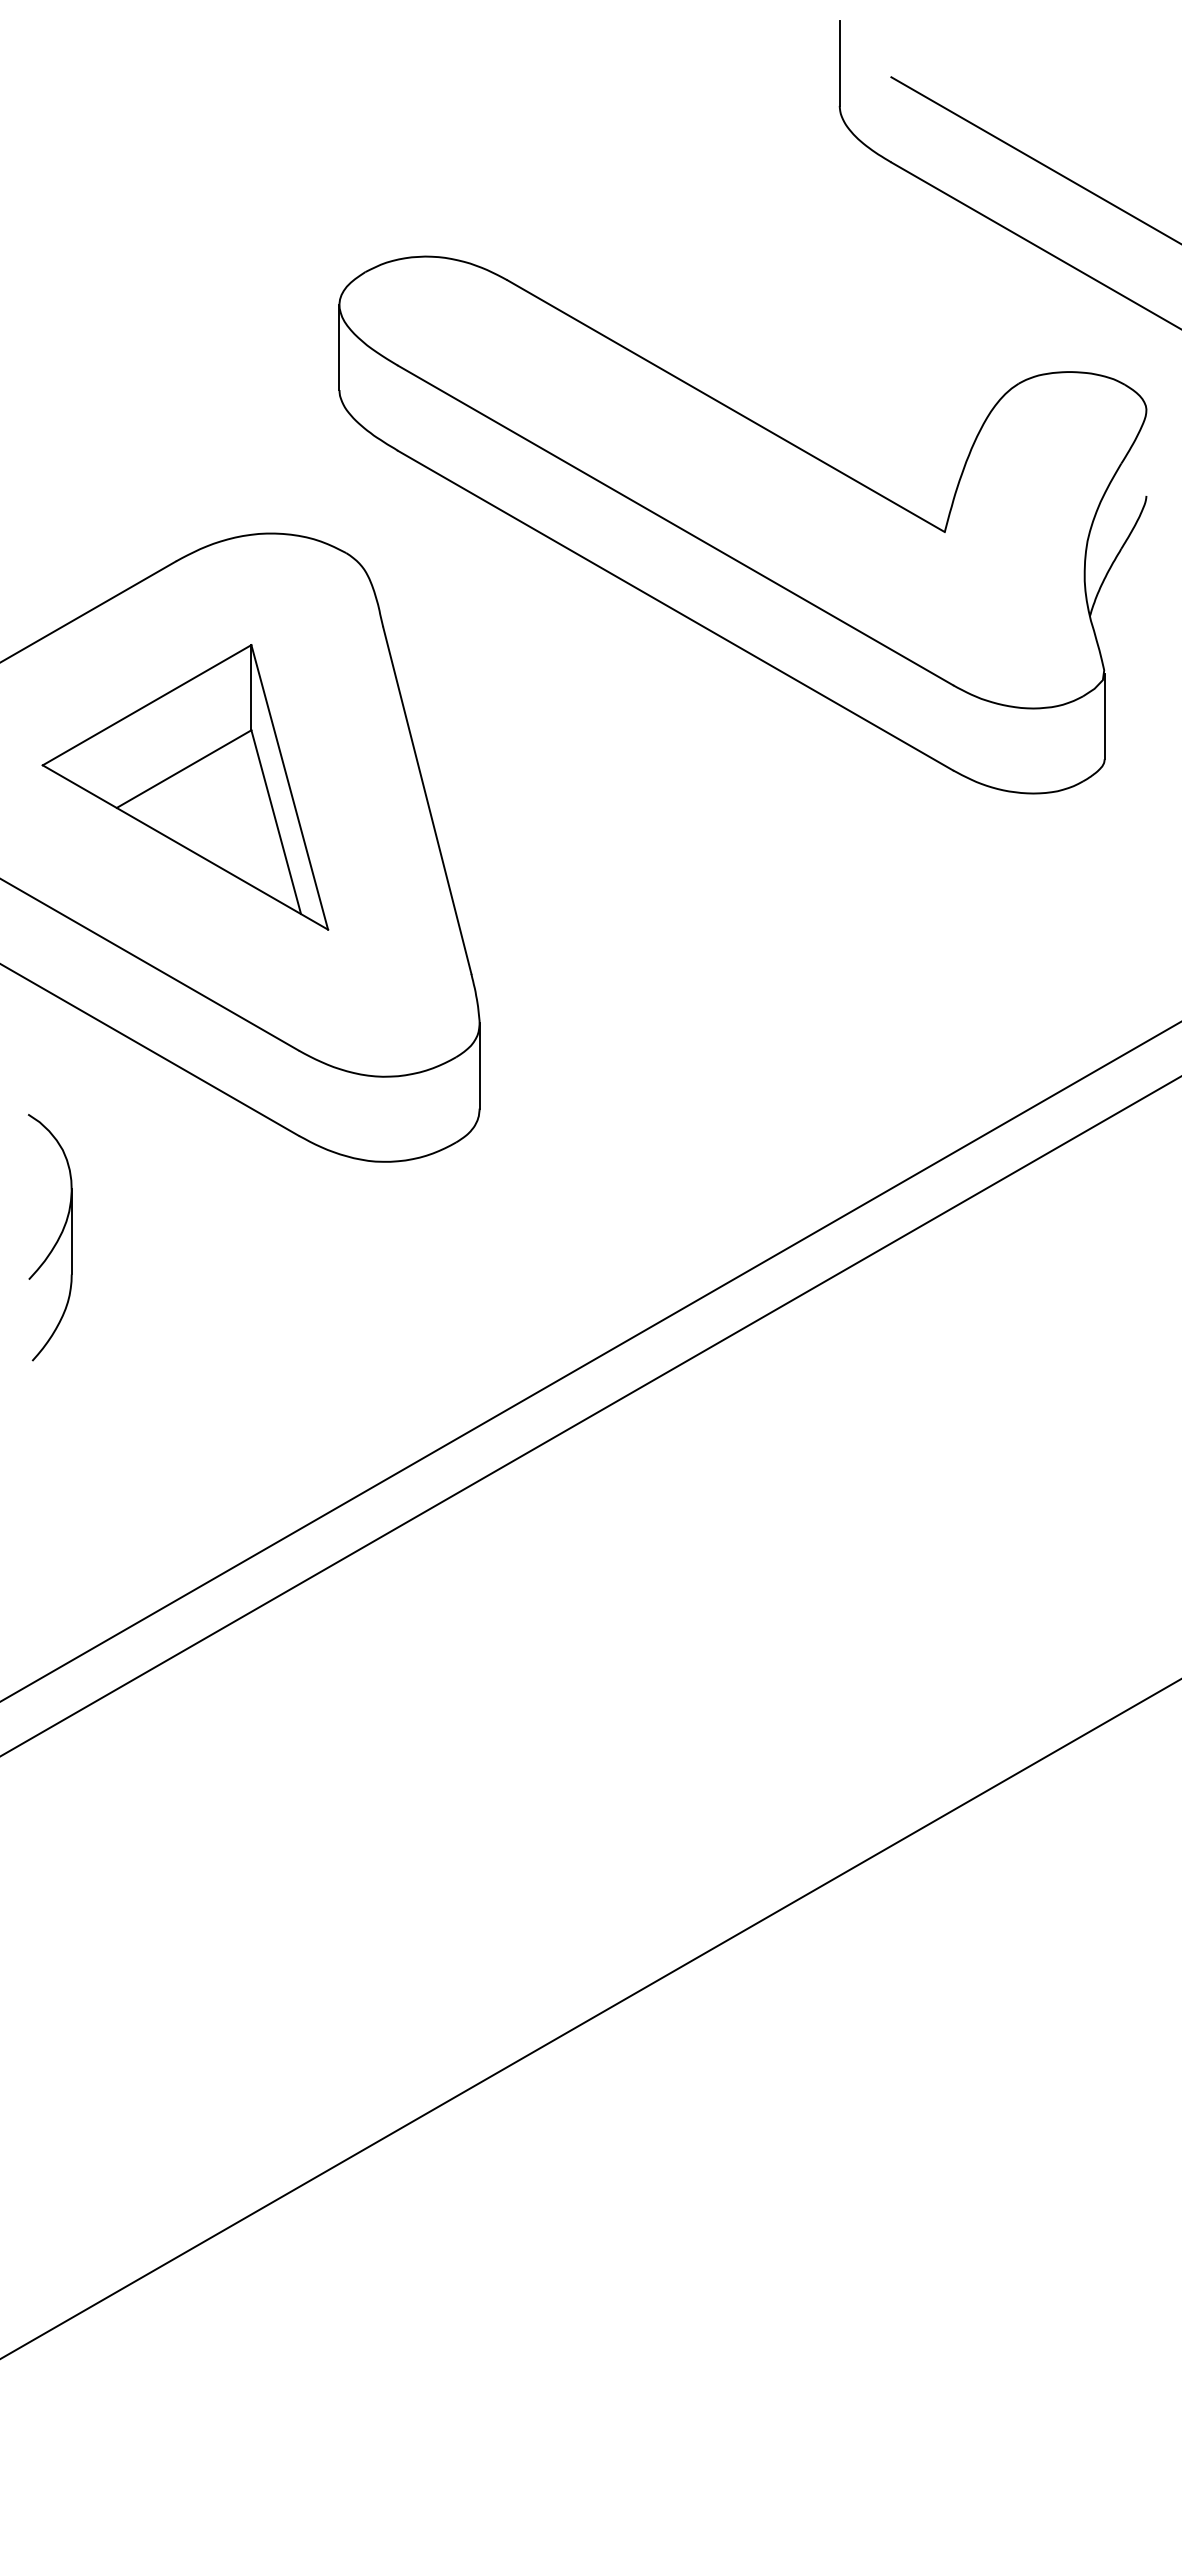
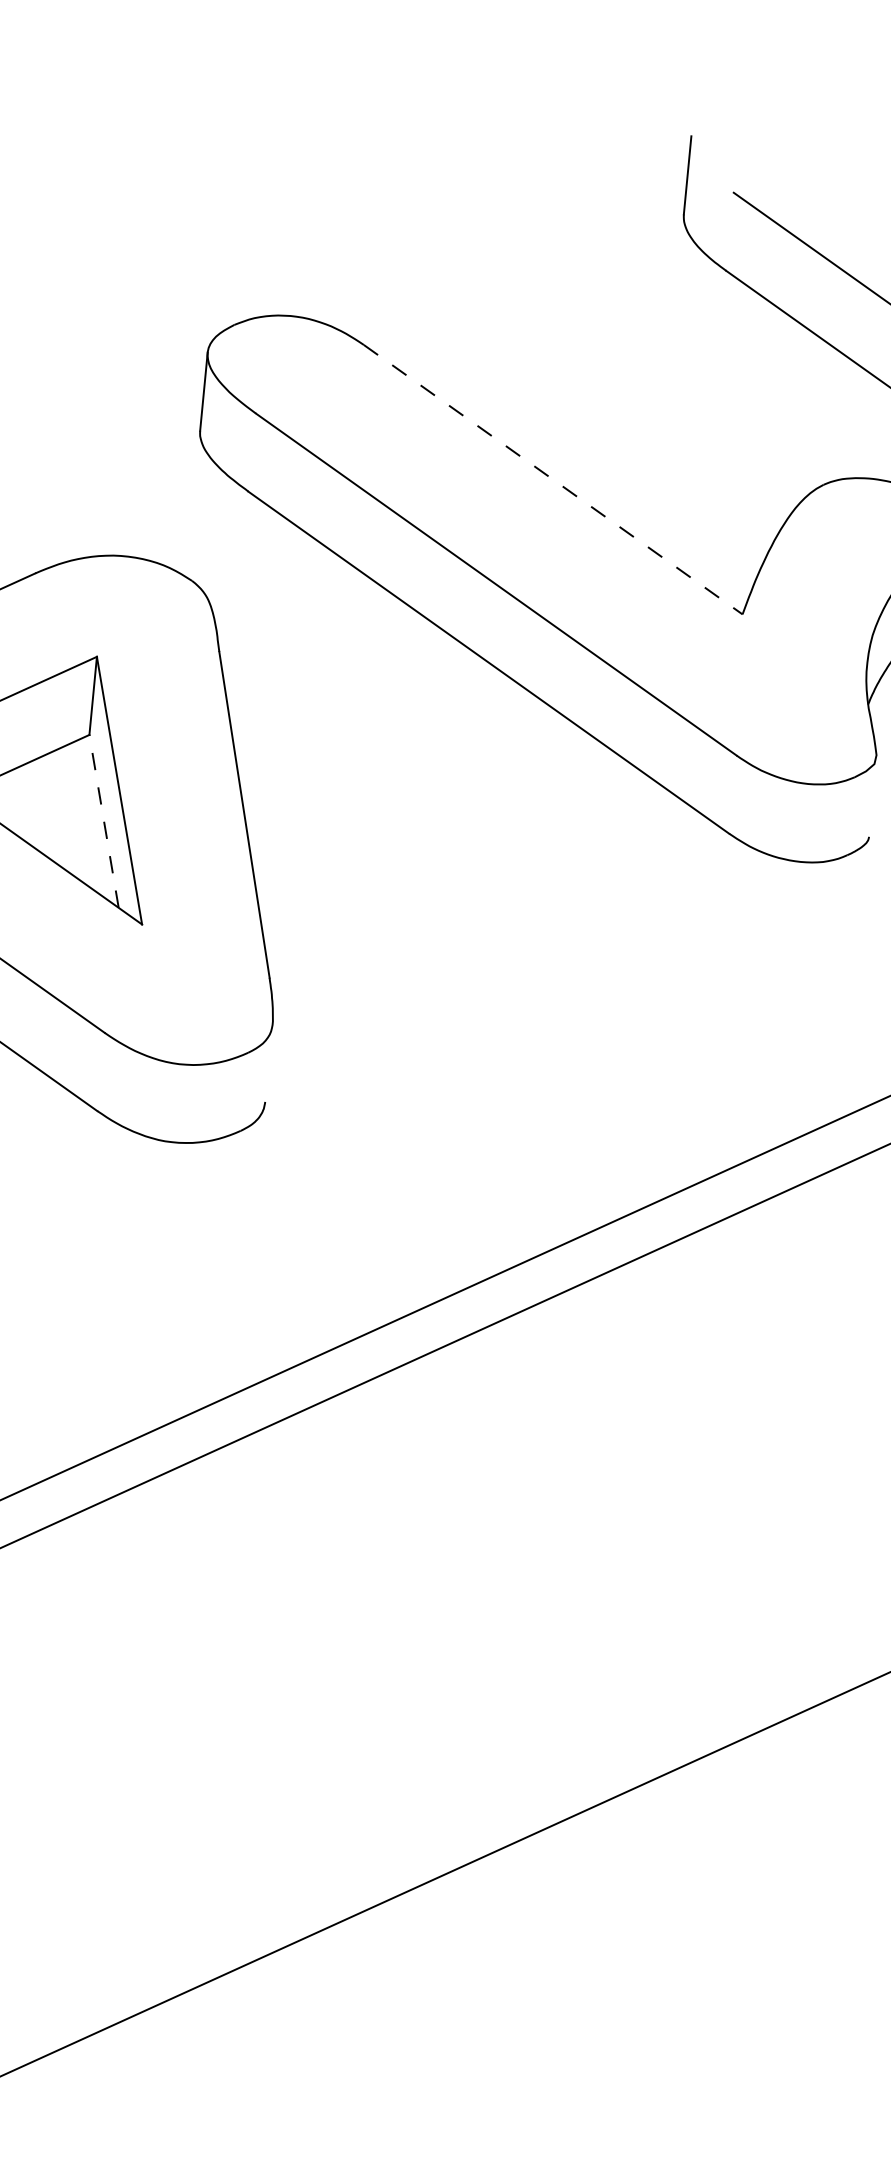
line: (726, 406) -> (553, 480), solid -> dashed
line: (1104, 716) -> (872, 797), removed
line: (276, 821) -> (104, 820), solid -> dashed
line: (479, 1065) -> (268, 1062), removed

